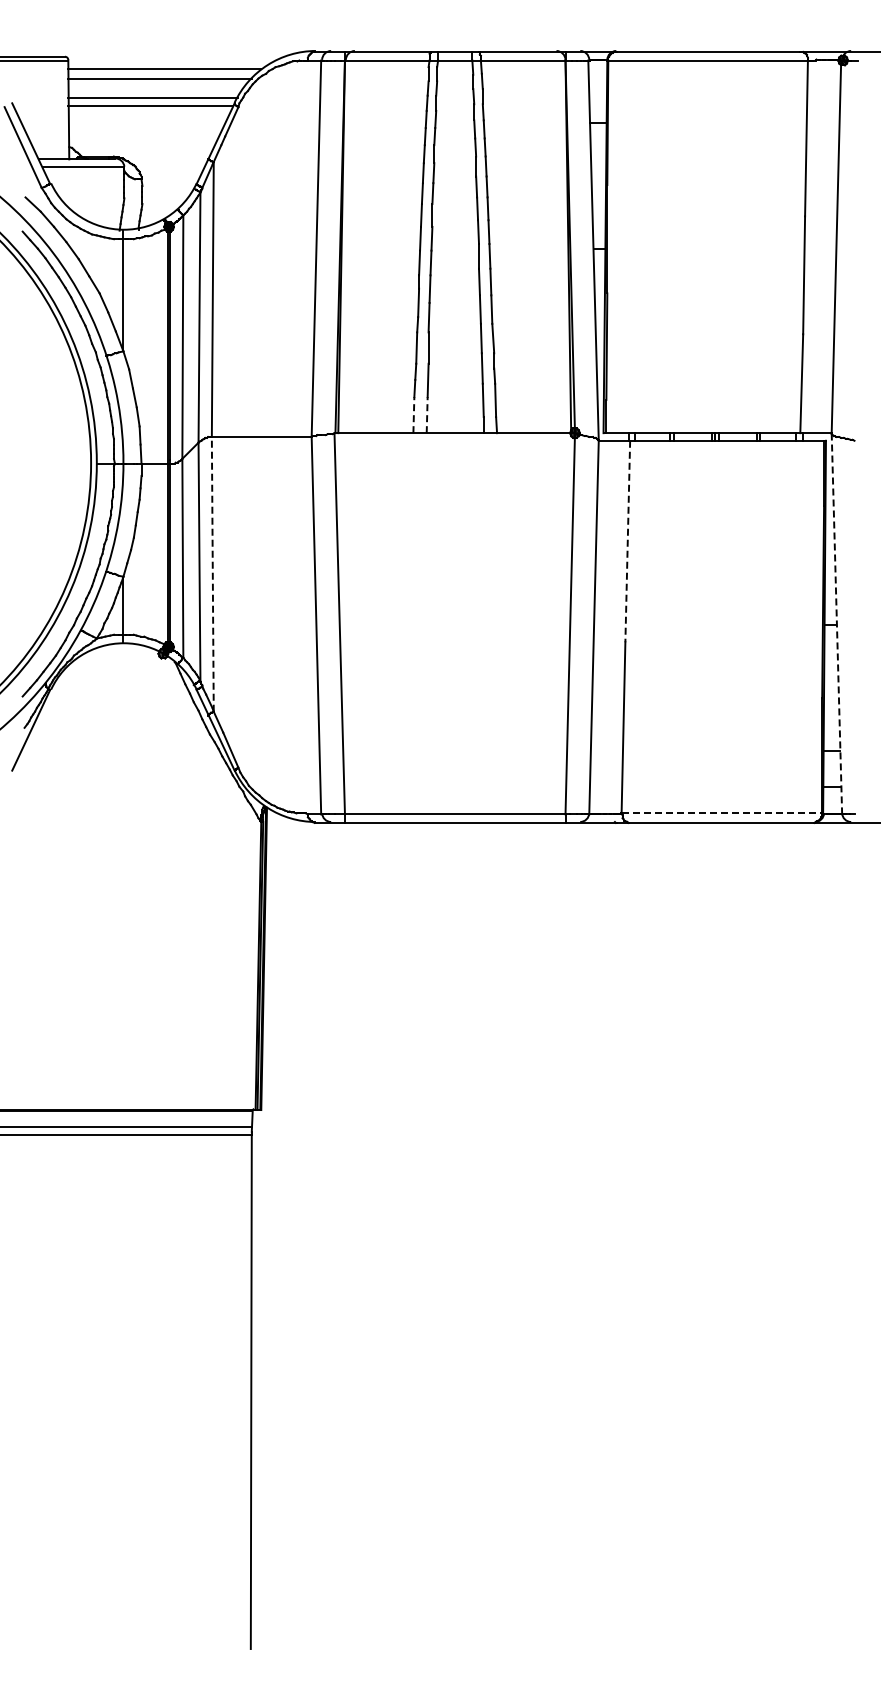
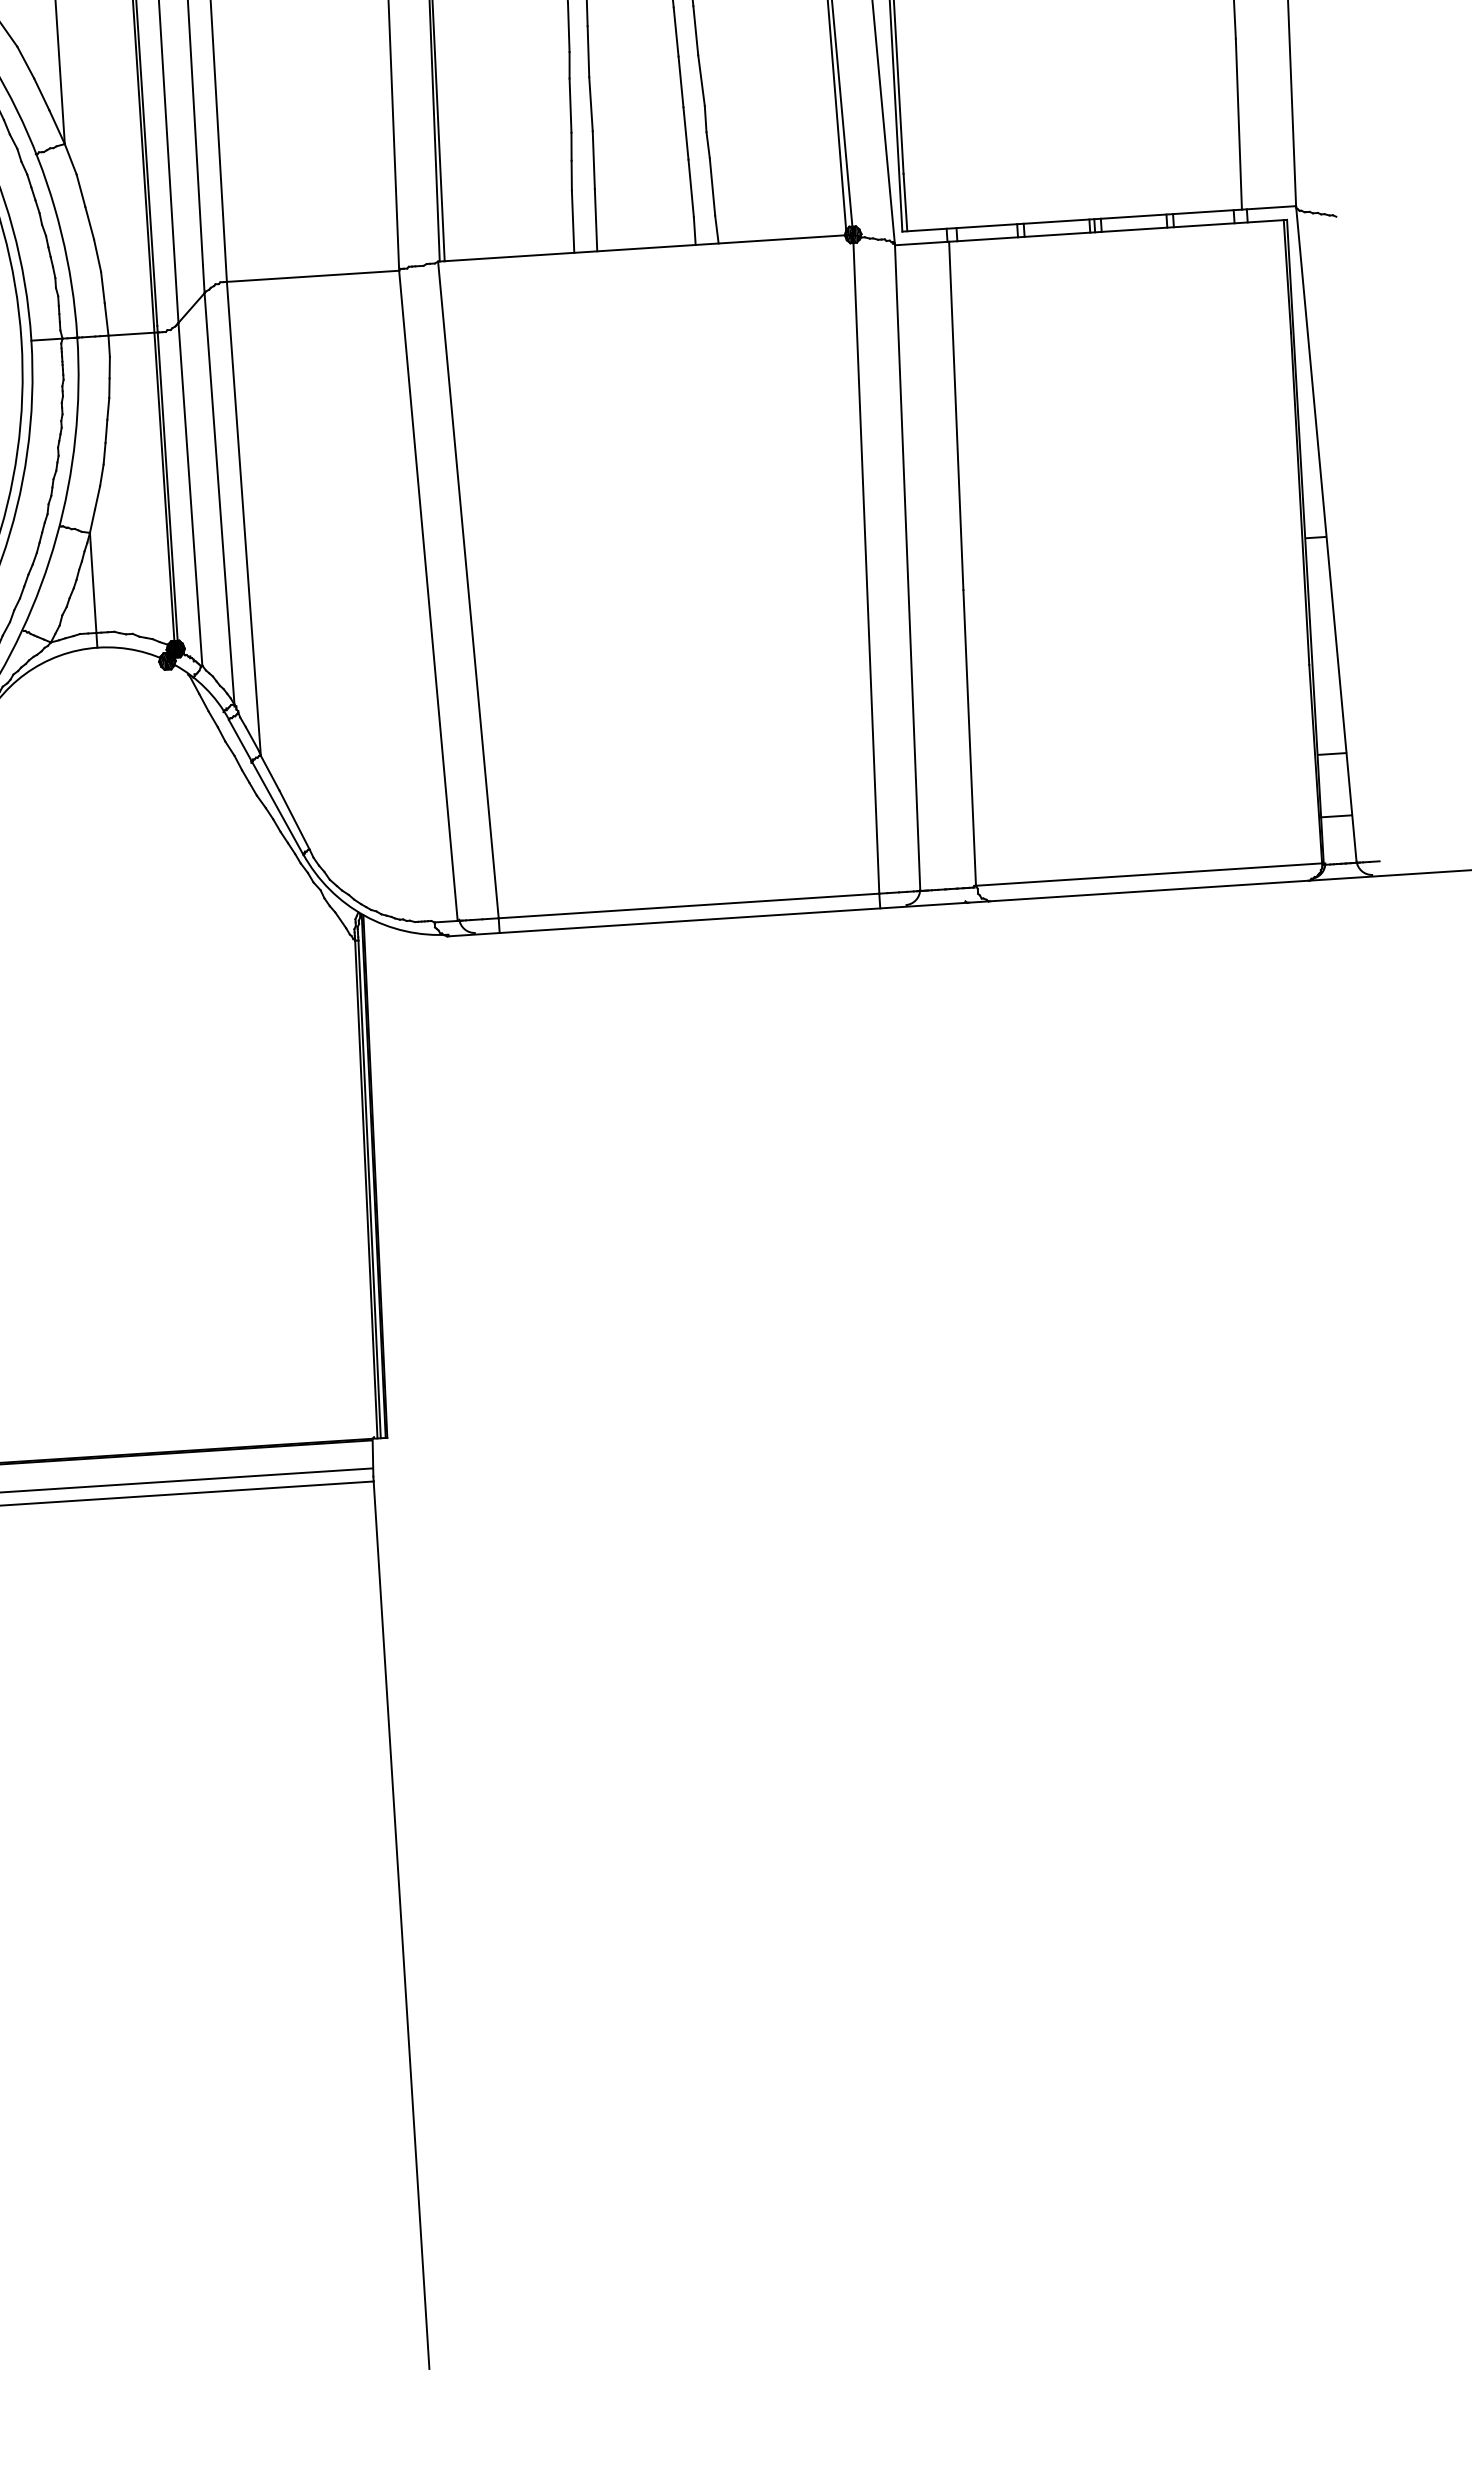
line: (413, 414) -> (572, 220), dashed -> solid
line: (427, 414) -> (596, 219), dashed -> solid
line: (627, 541) -> (955, 415), dashed -> solid
line: (212, 573) -> (243, 517), dashed -> solid
line: (836, 623) -> (1325, 534), dashed -> solid
line: (722, 813) -> (1150, 874), dashed -> solid

